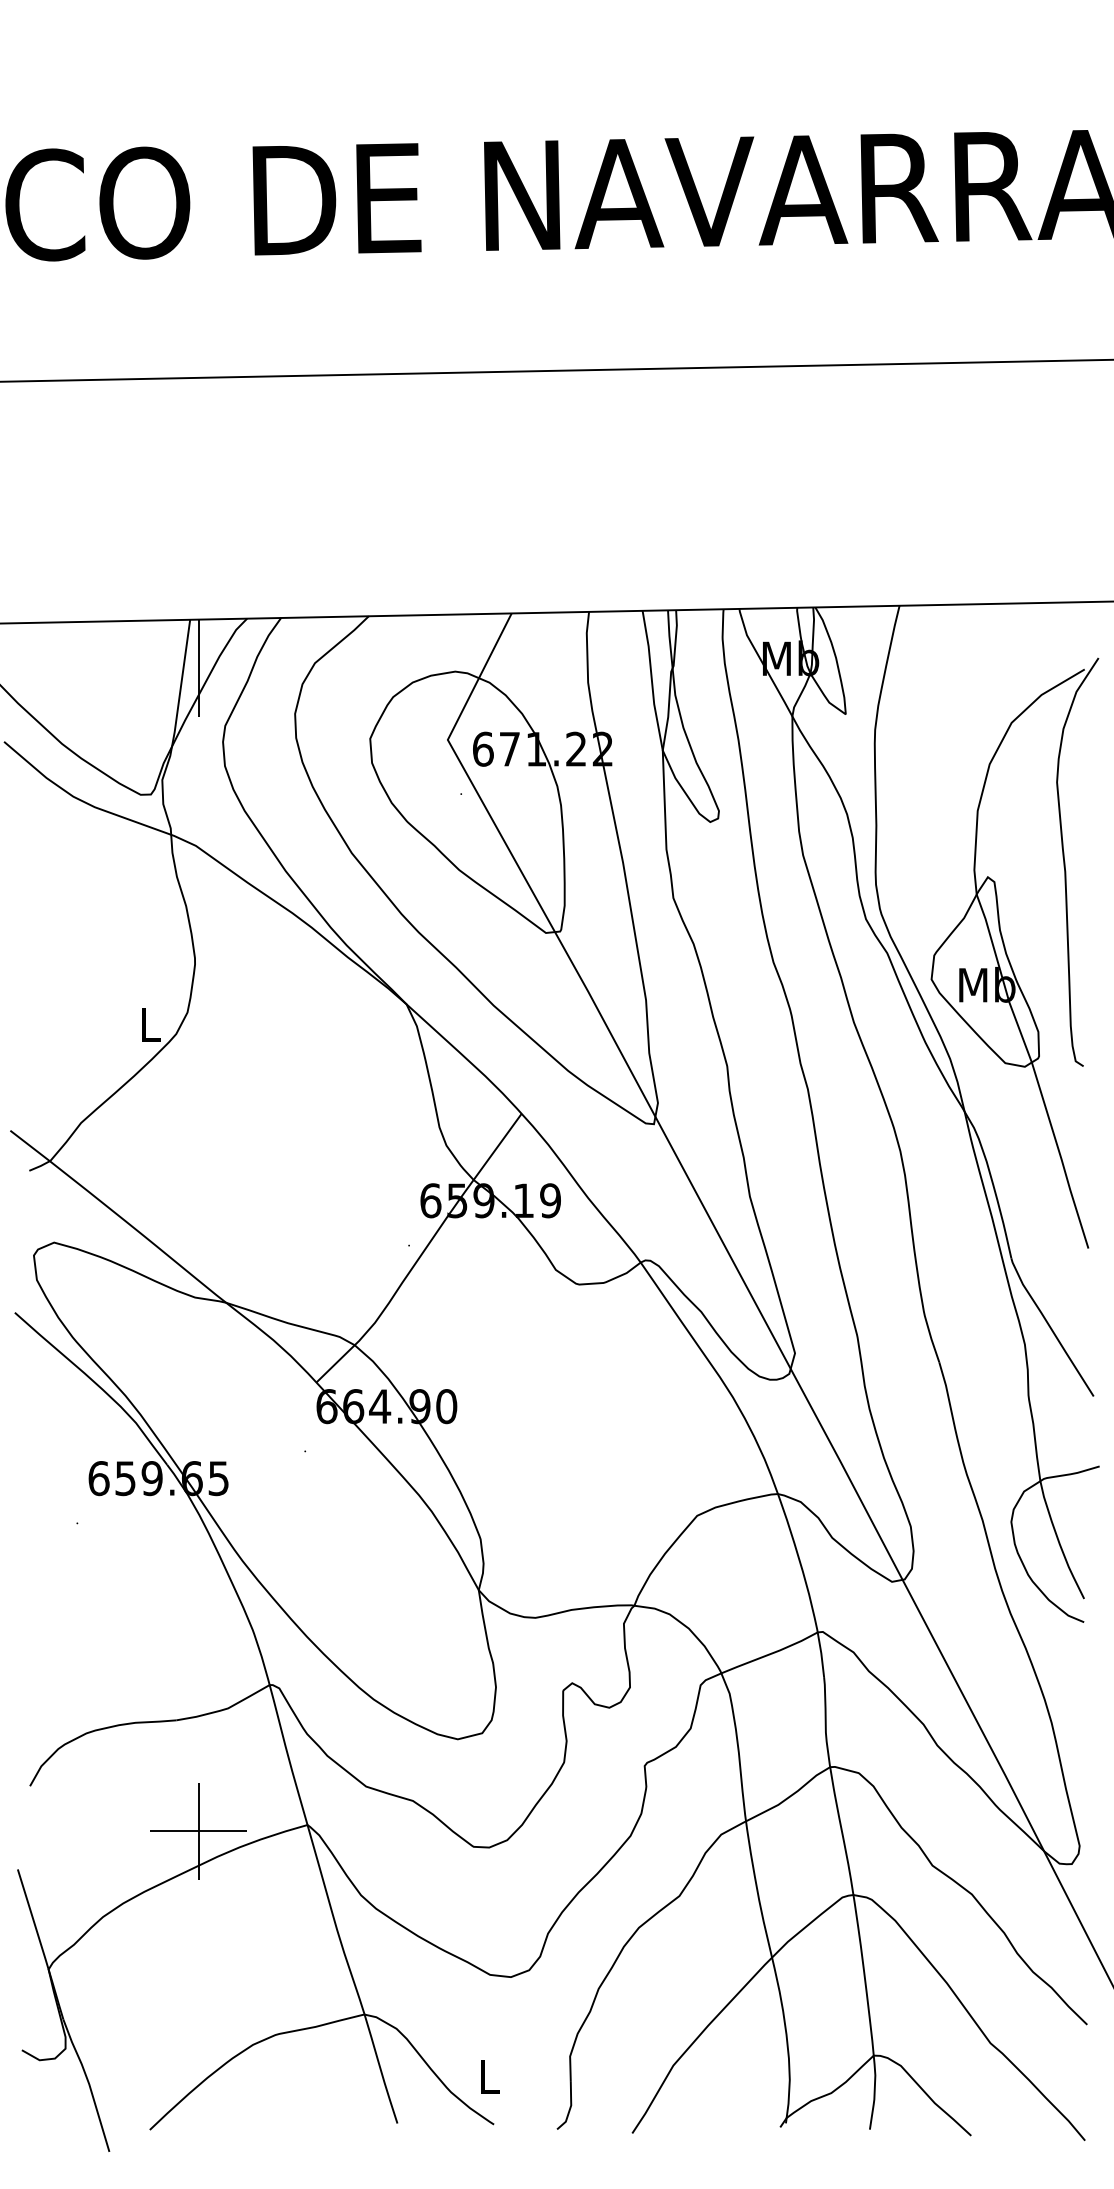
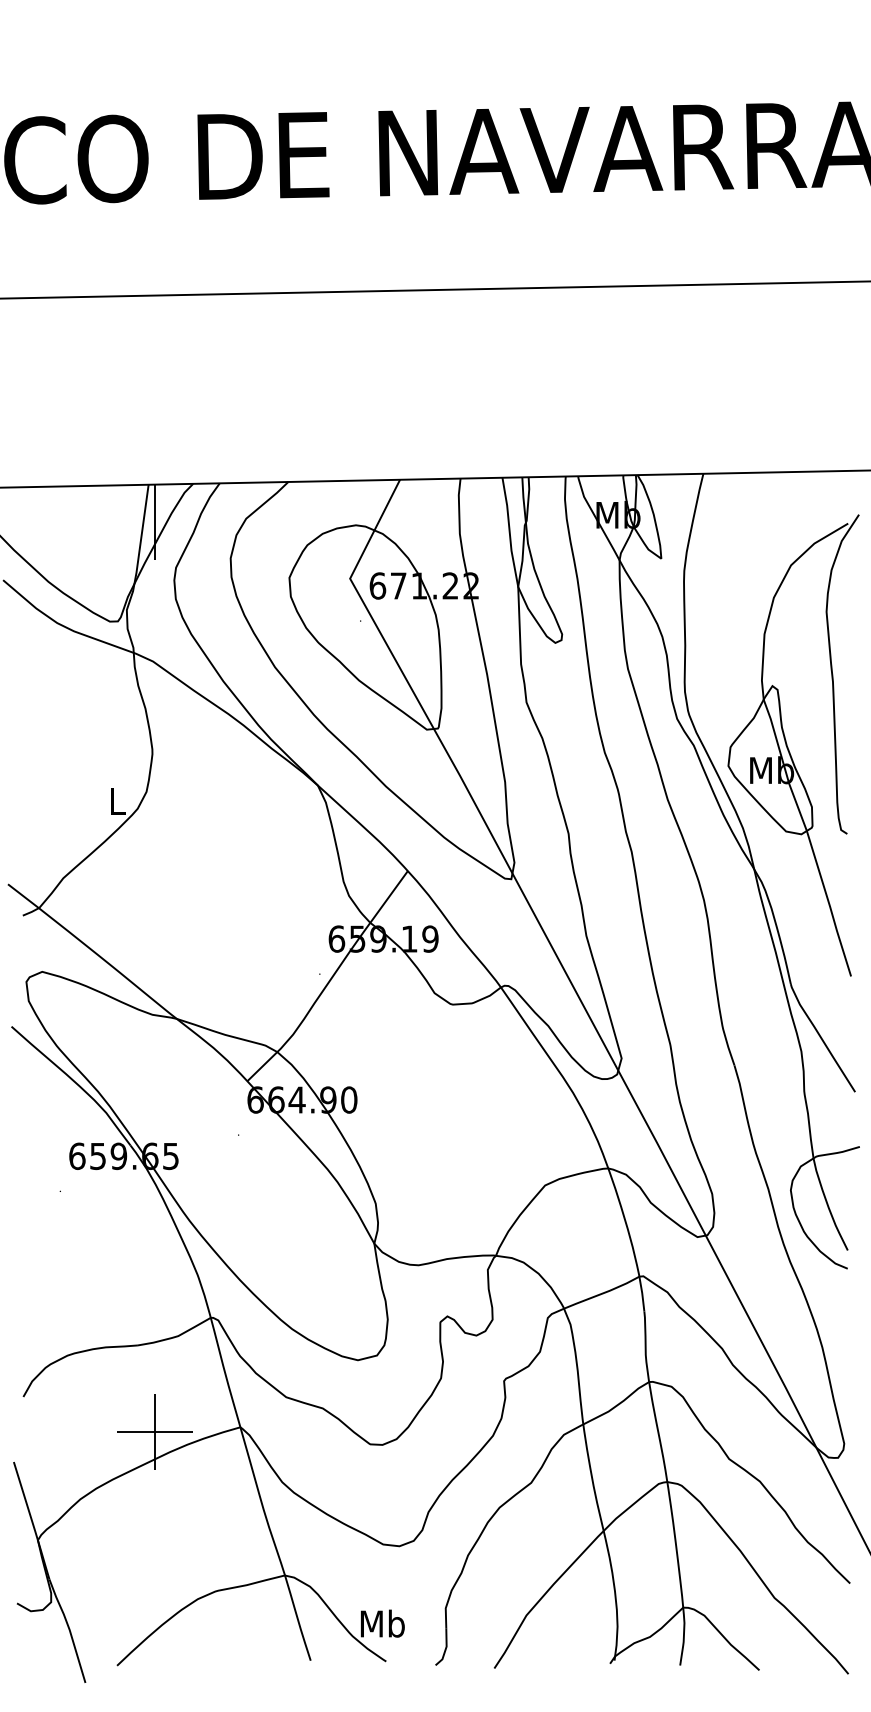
text: (489, 2075) -> (382, 1623), L -> Mb

